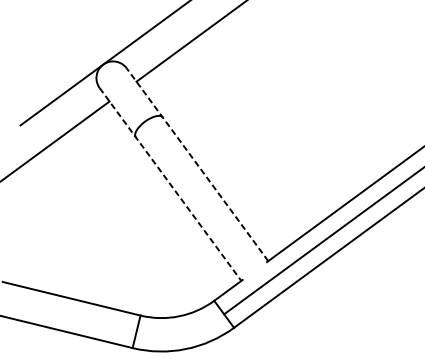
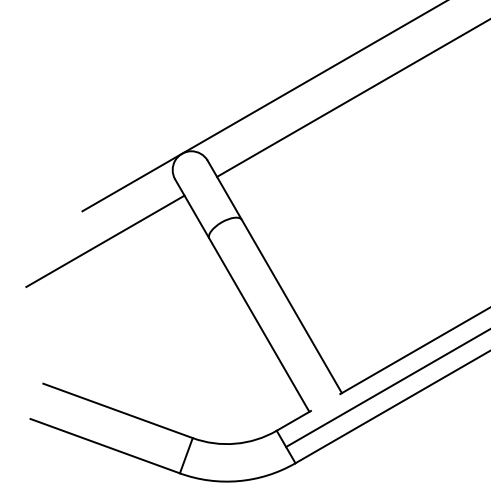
line: (197, 164) -> (274, 276), dashed -> solid
line: (170, 185) -> (242, 296), dashed -> solid

